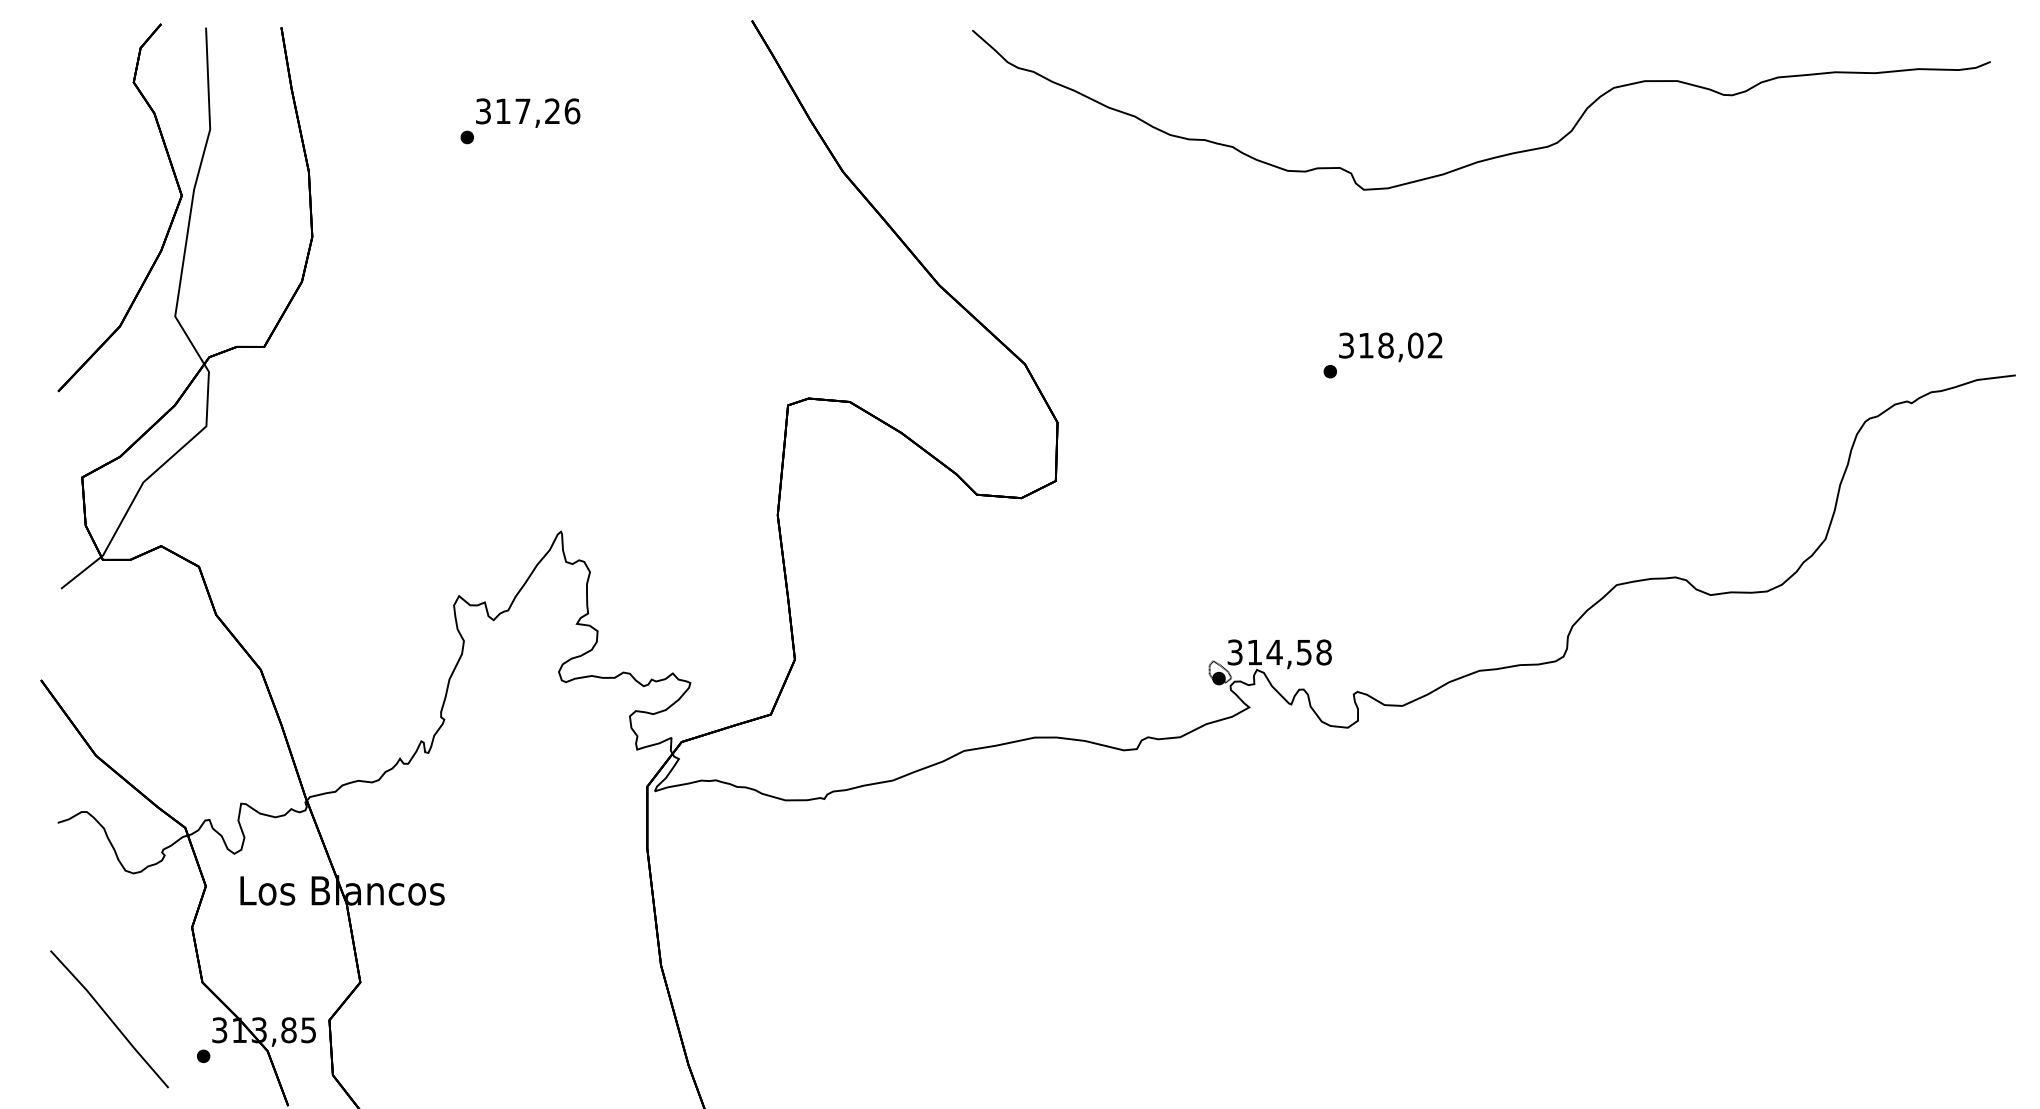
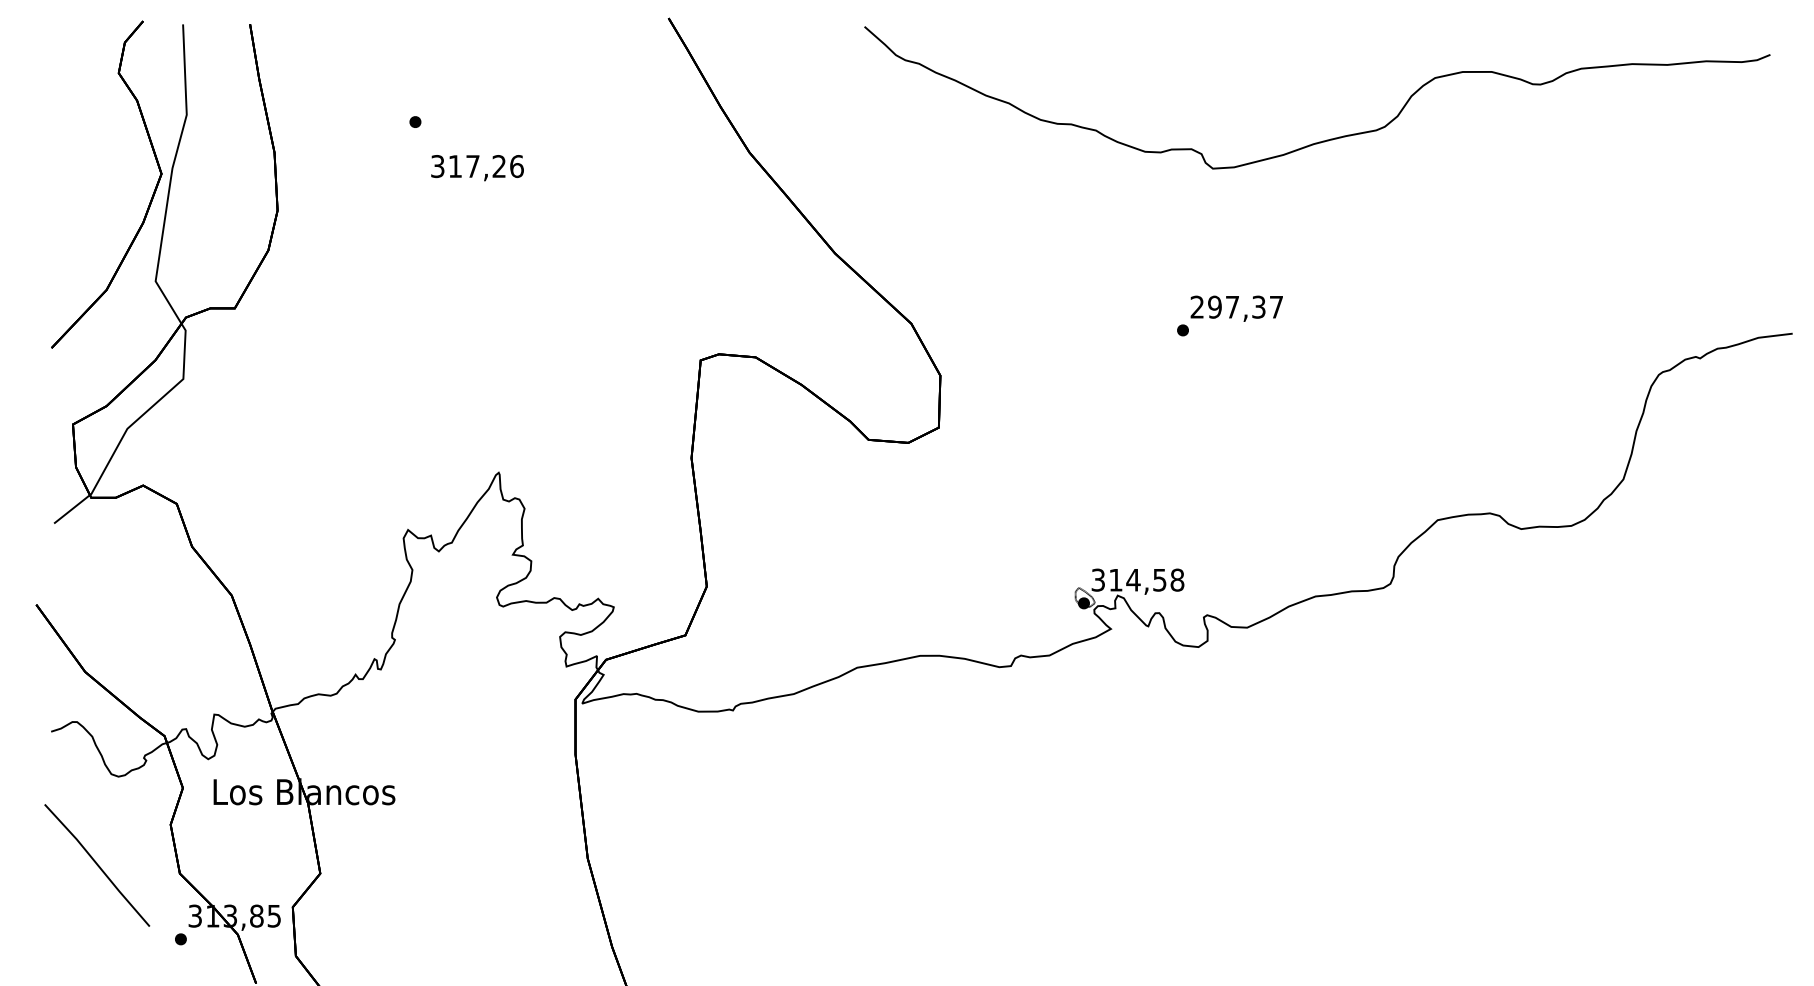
text: (528, 112) -> (477, 167), moved
text: (1390, 345) -> (1236, 307), 318,02 -> 297,37
curve: (109, 1019) -> (97, 865), moved

